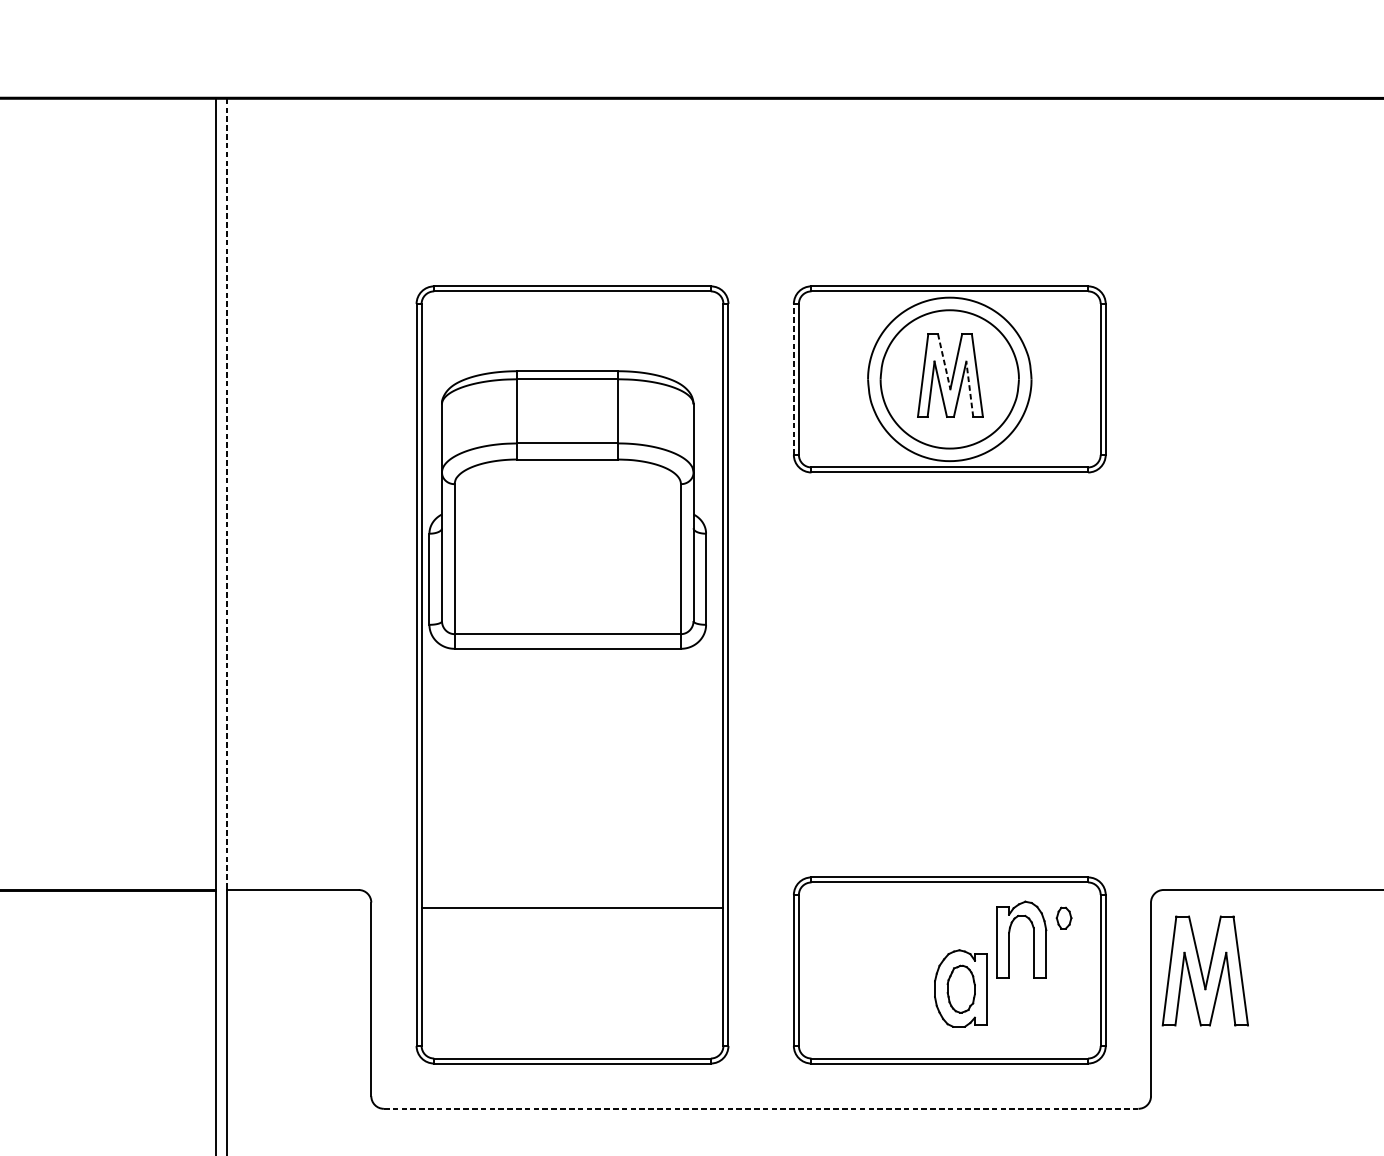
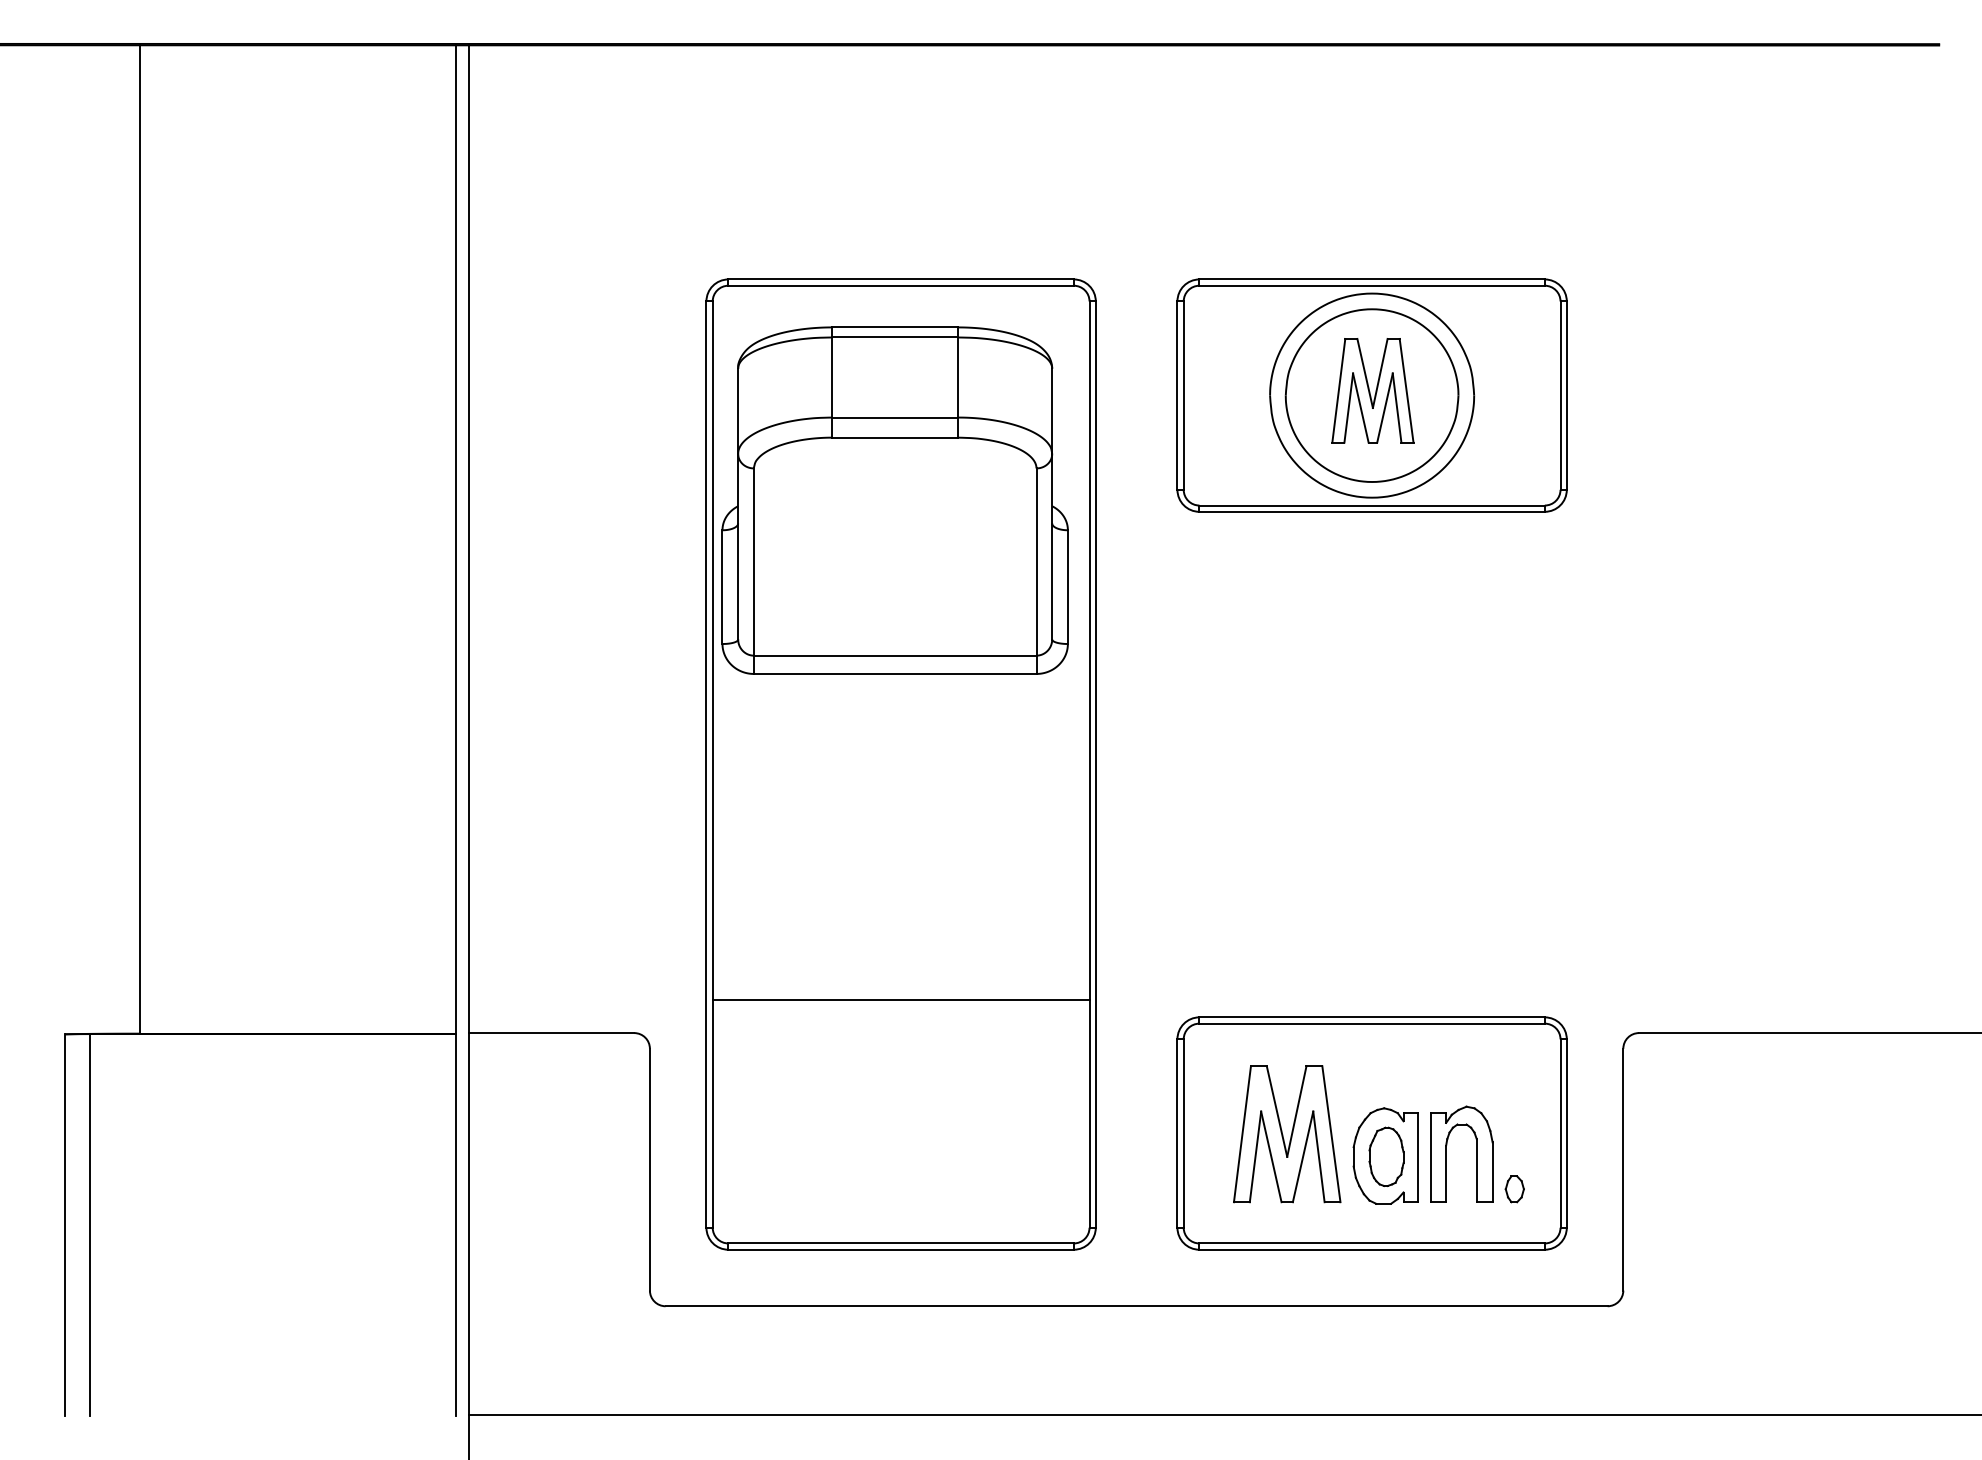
line: (944, 361) -> (1365, 373), dashed -> solid
line: (793, 379) -> (1177, 395), dashed -> solid
line: (970, 389) -> (1397, 408), dashed -> solid
line: (226, 494) -> (469, 539), dashed -> solid
part: (567, 509) -> (894, 500), moved
line: (572, 907) -> (900, 1000), moved
part: (1063, 918) -> (1514, 1189), moved
part: (1009, 939) -> (1446, 1153), moved
part: (1205, 971) -> (1287, 1134), moved
line: (761, 1109) -> (1137, 1306), dashed -> solid

